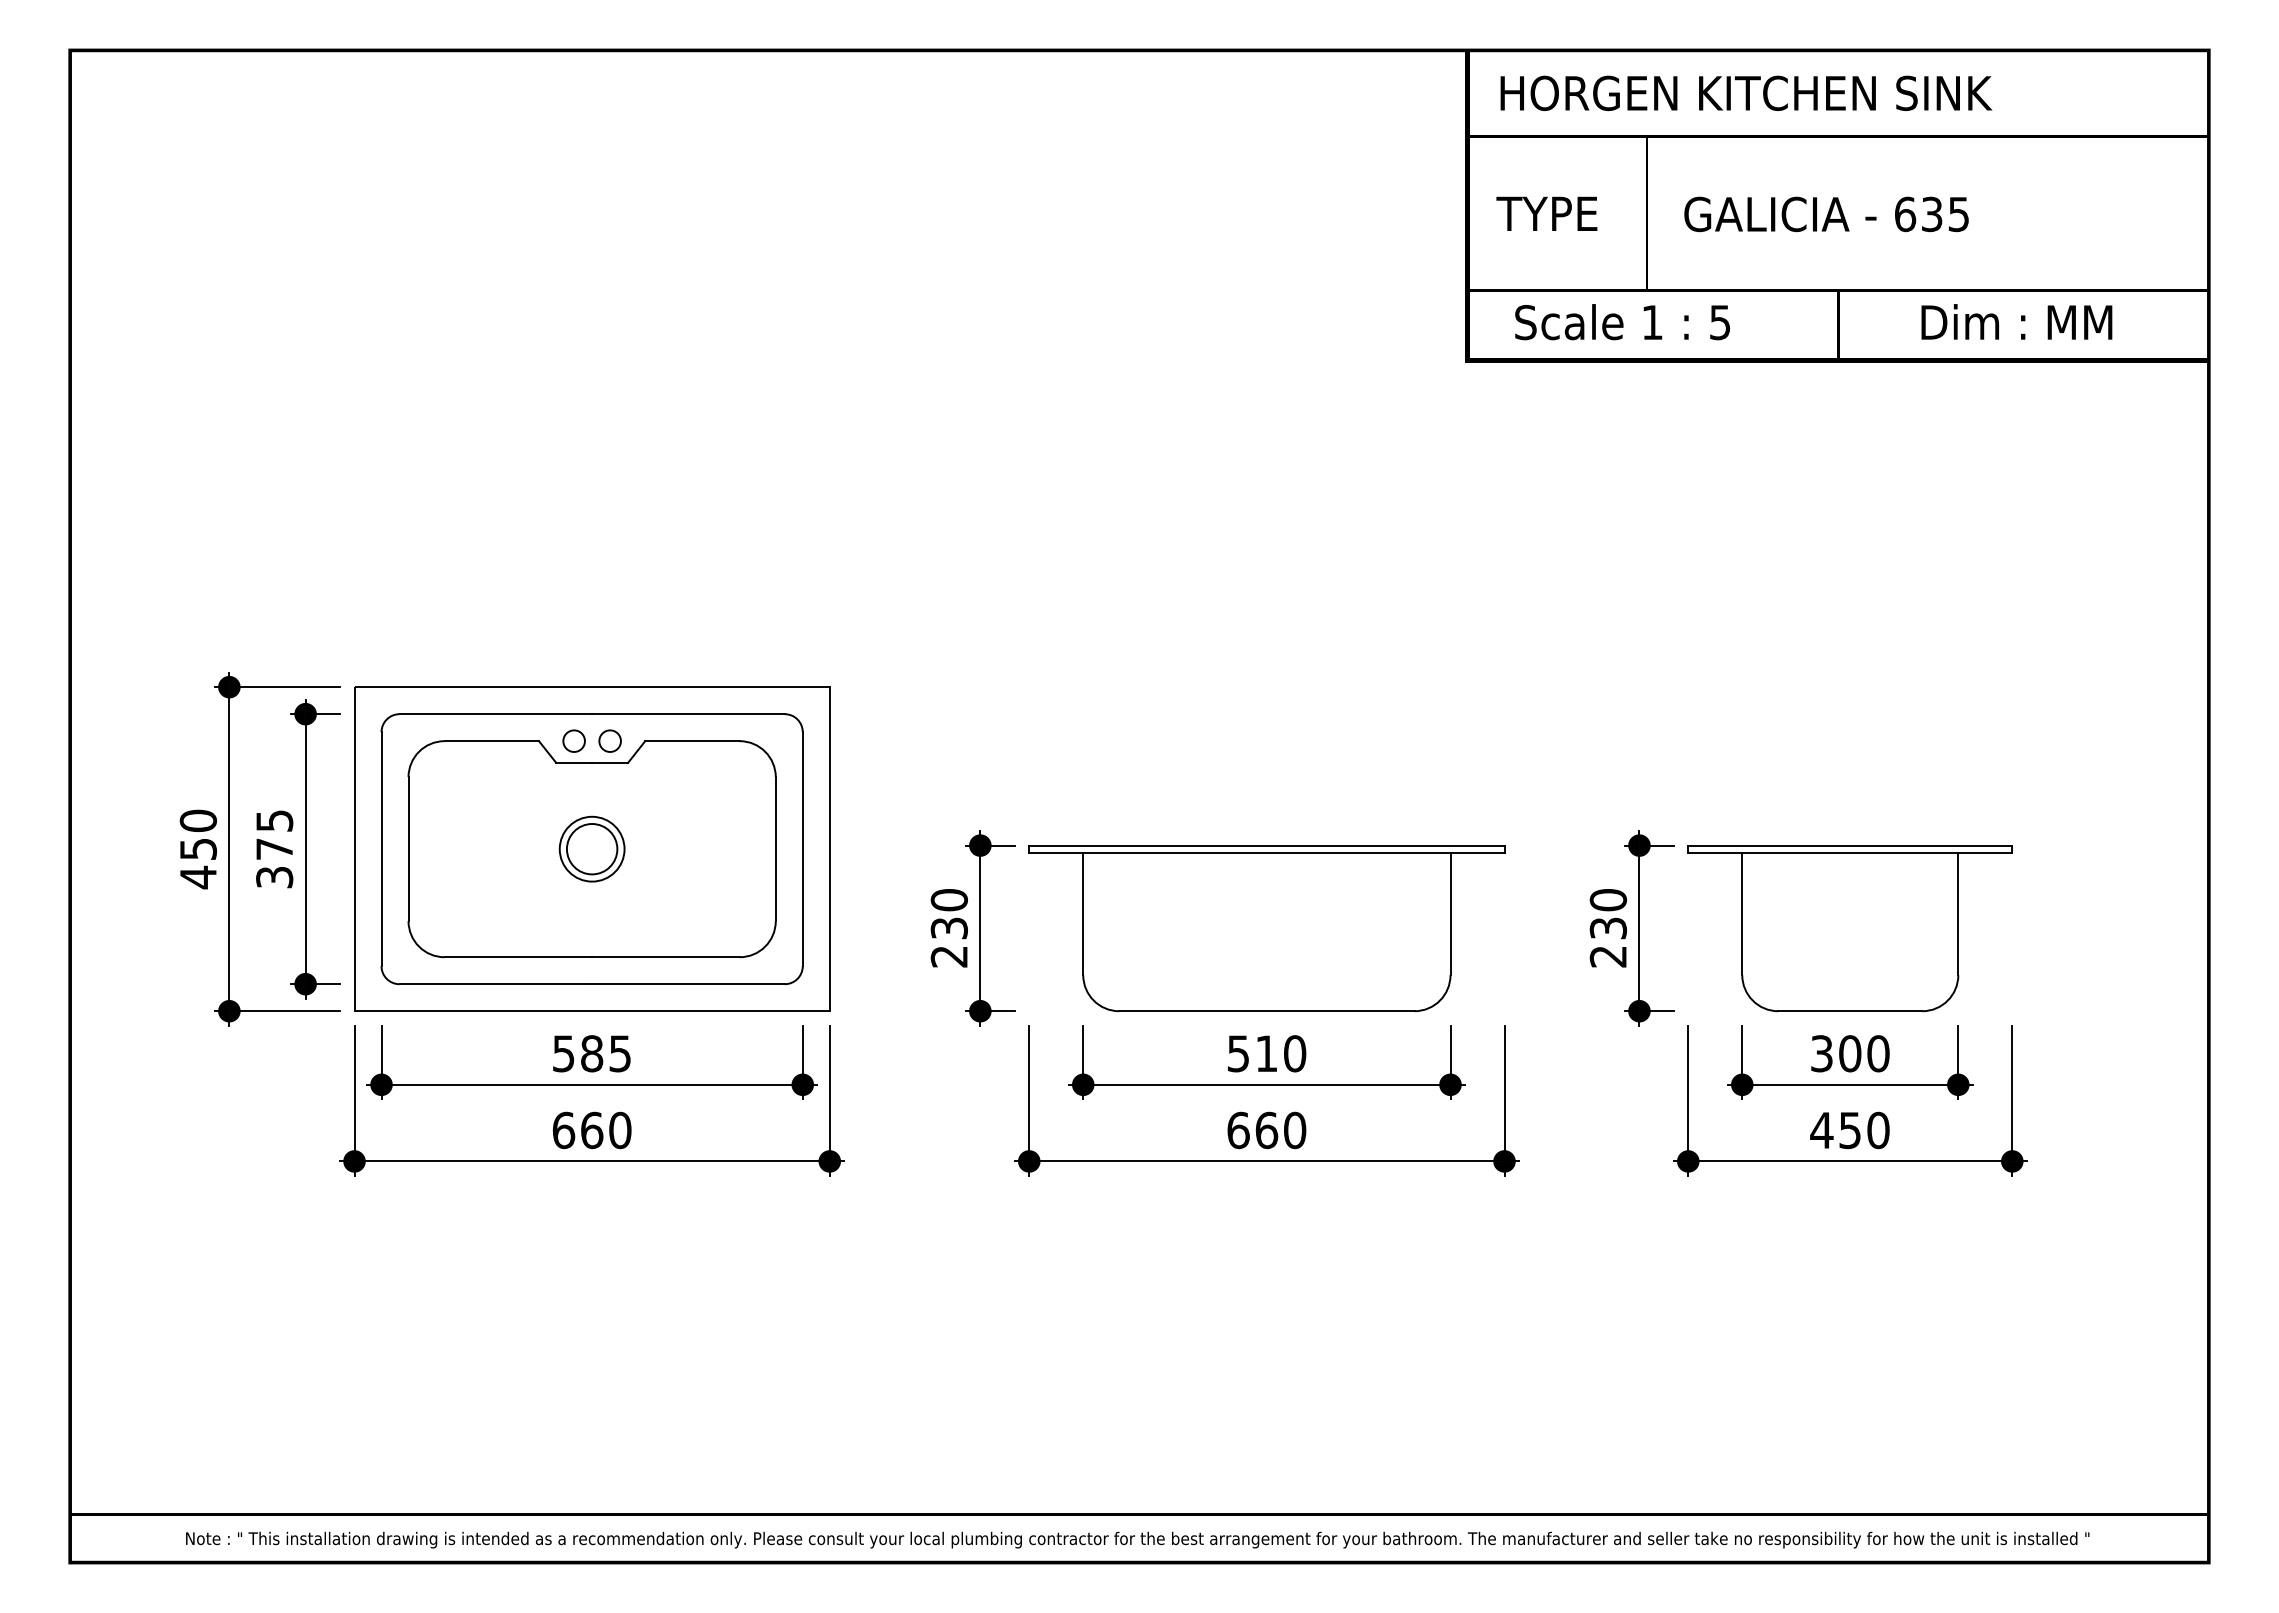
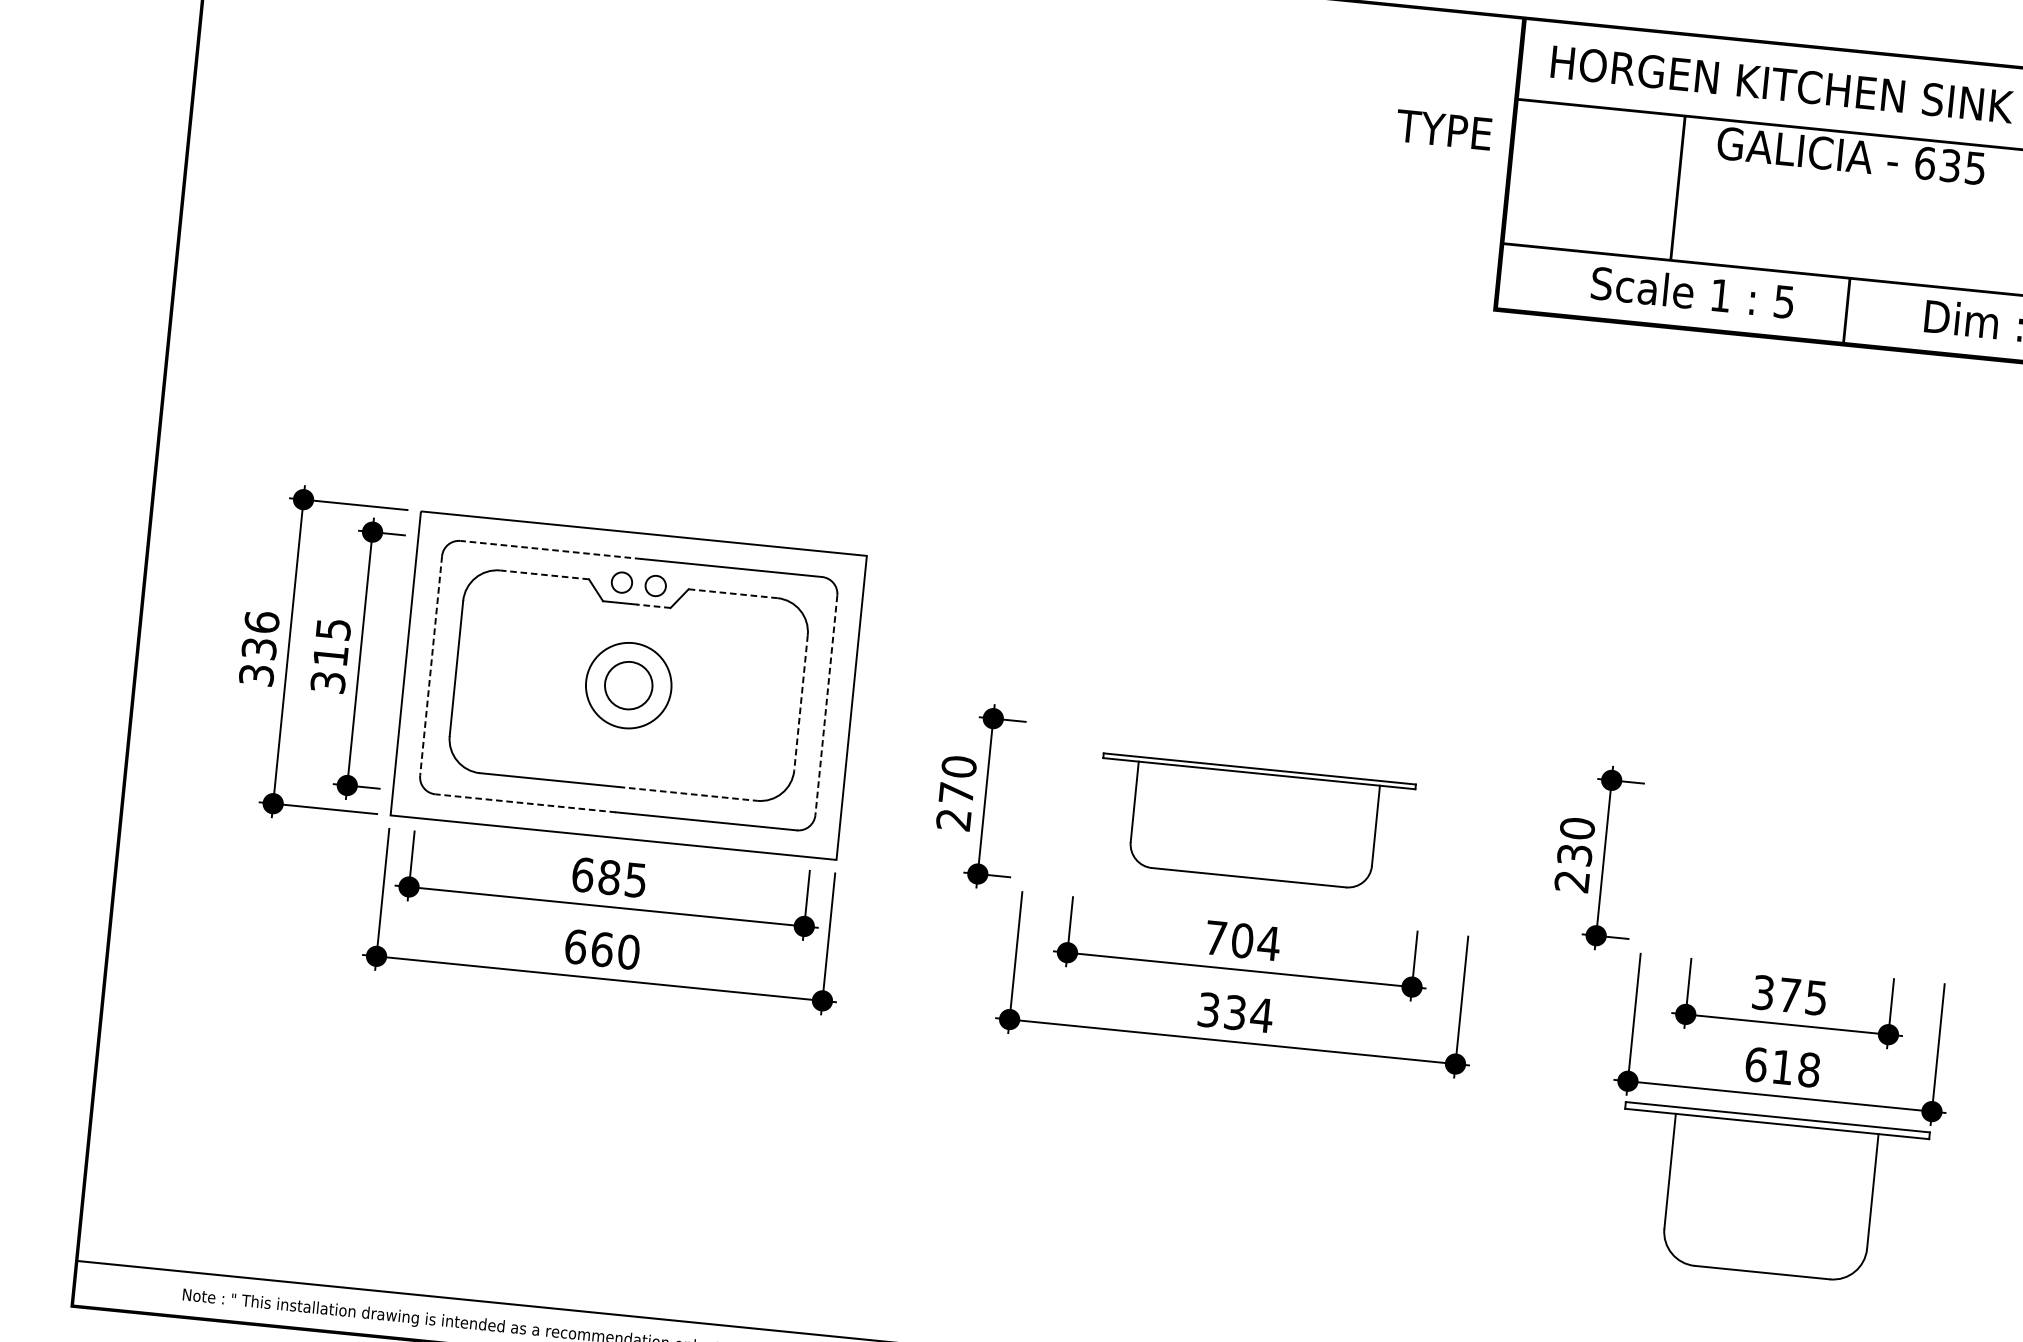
text: (1546, 213) -> (1443, 129), moved
text: (1826, 214) -> (1851, 156), moved
text: (1622, 322) -> (1692, 292), moved
line: (495, 714) -> (550, 550), solid -> dashed
line: (491, 741) -> (544, 575), solid -> dashed
line: (693, 741) -> (733, 594), solid -> dashed
line: (609, 762) -> (653, 605), solid -> dashed
text: (274, 848) -> (330, 655), 375 -> 315
circle: (591, 848) -> (628, 684), size x1.4
text: (198, 849) -> (259, 649), 450 -> 336
line: (381, 849) -> (431, 666), solid -> dashed
line: (775, 849) -> (800, 703), solid -> dashed
line: (802, 849) -> (826, 705), solid -> dashed
text: (948, 928) -> (955, 793), 230 -> 270
part: (1266, 928) -> (1254, 823), size x0.7
part: (1849, 928) -> (1769, 1194), moved
line: (665, 957) -> (687, 794), solid -> dashed
line: (495, 984) -> (525, 803), solid -> dashed
text: (563, 1053) -> (582, 874), 585 -> 685
text: (1267, 1053) -> (1243, 940), 510 -> 704
text: (1864, 1053) -> (1803, 996), 300 -> 375
text: (1266, 1130) -> (1235, 1012), 660 -> 334
text: (1849, 1130) -> (1782, 1067), 450 -> 618

